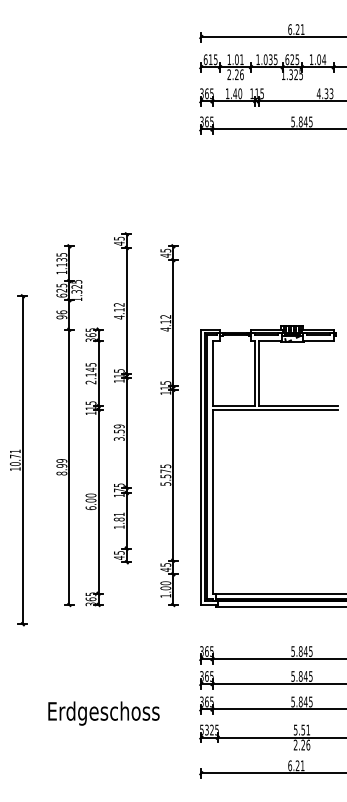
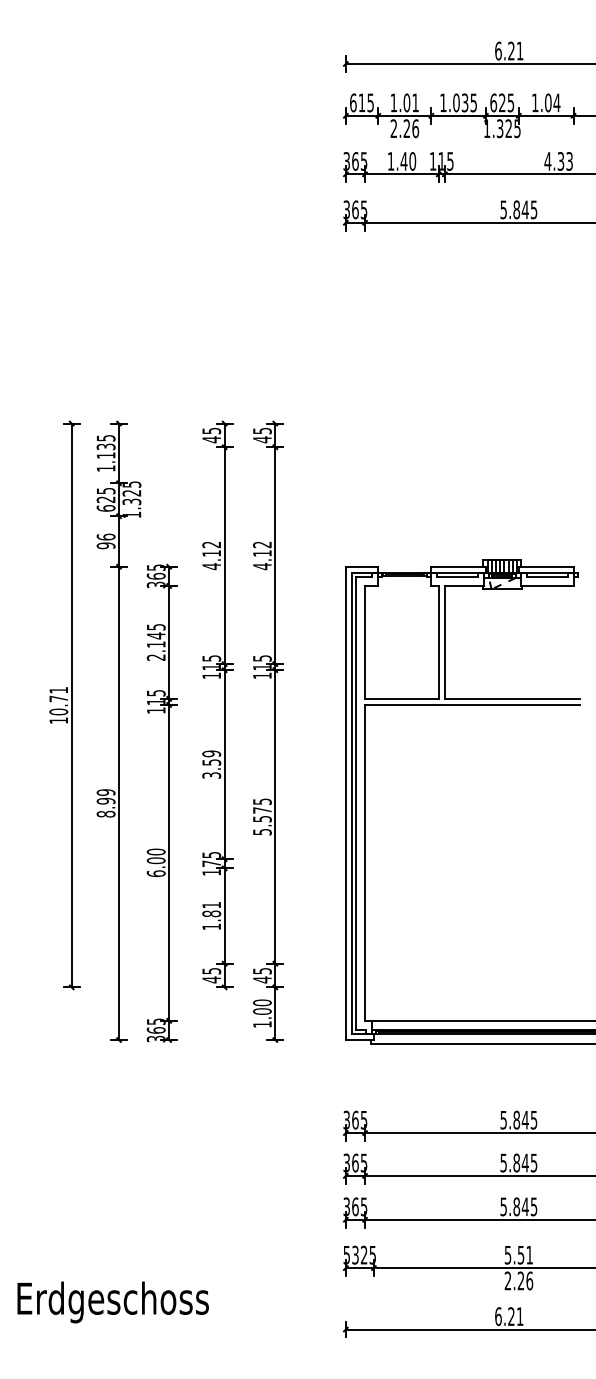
part: (122, 398) -> (217, 705), moved
part: (169, 425) -> (268, 731), moved
part: (18, 460) -> (64, 705), moved
text: (103, 713) -> (112, 1302), moved

